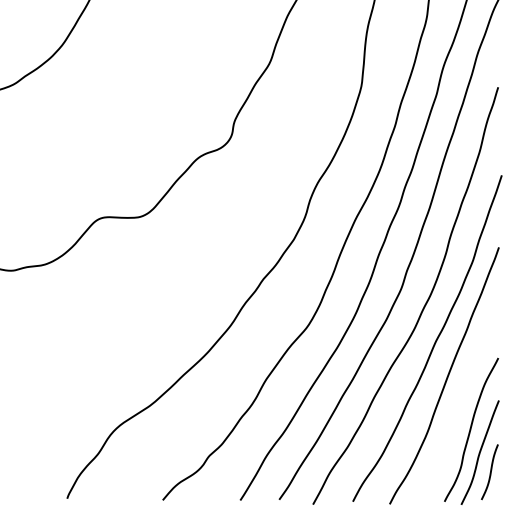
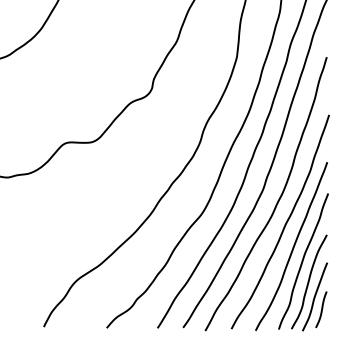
curve: (462, 398) -> (303, 261), added

